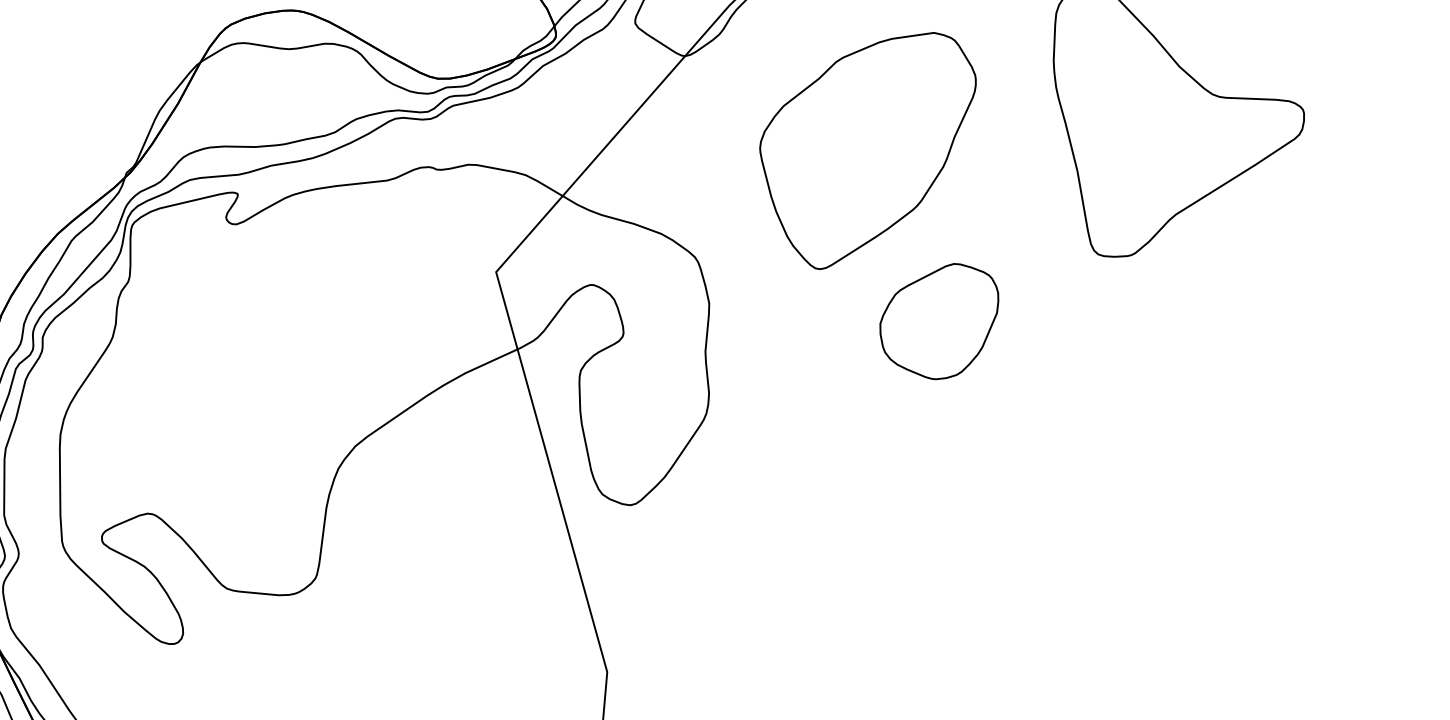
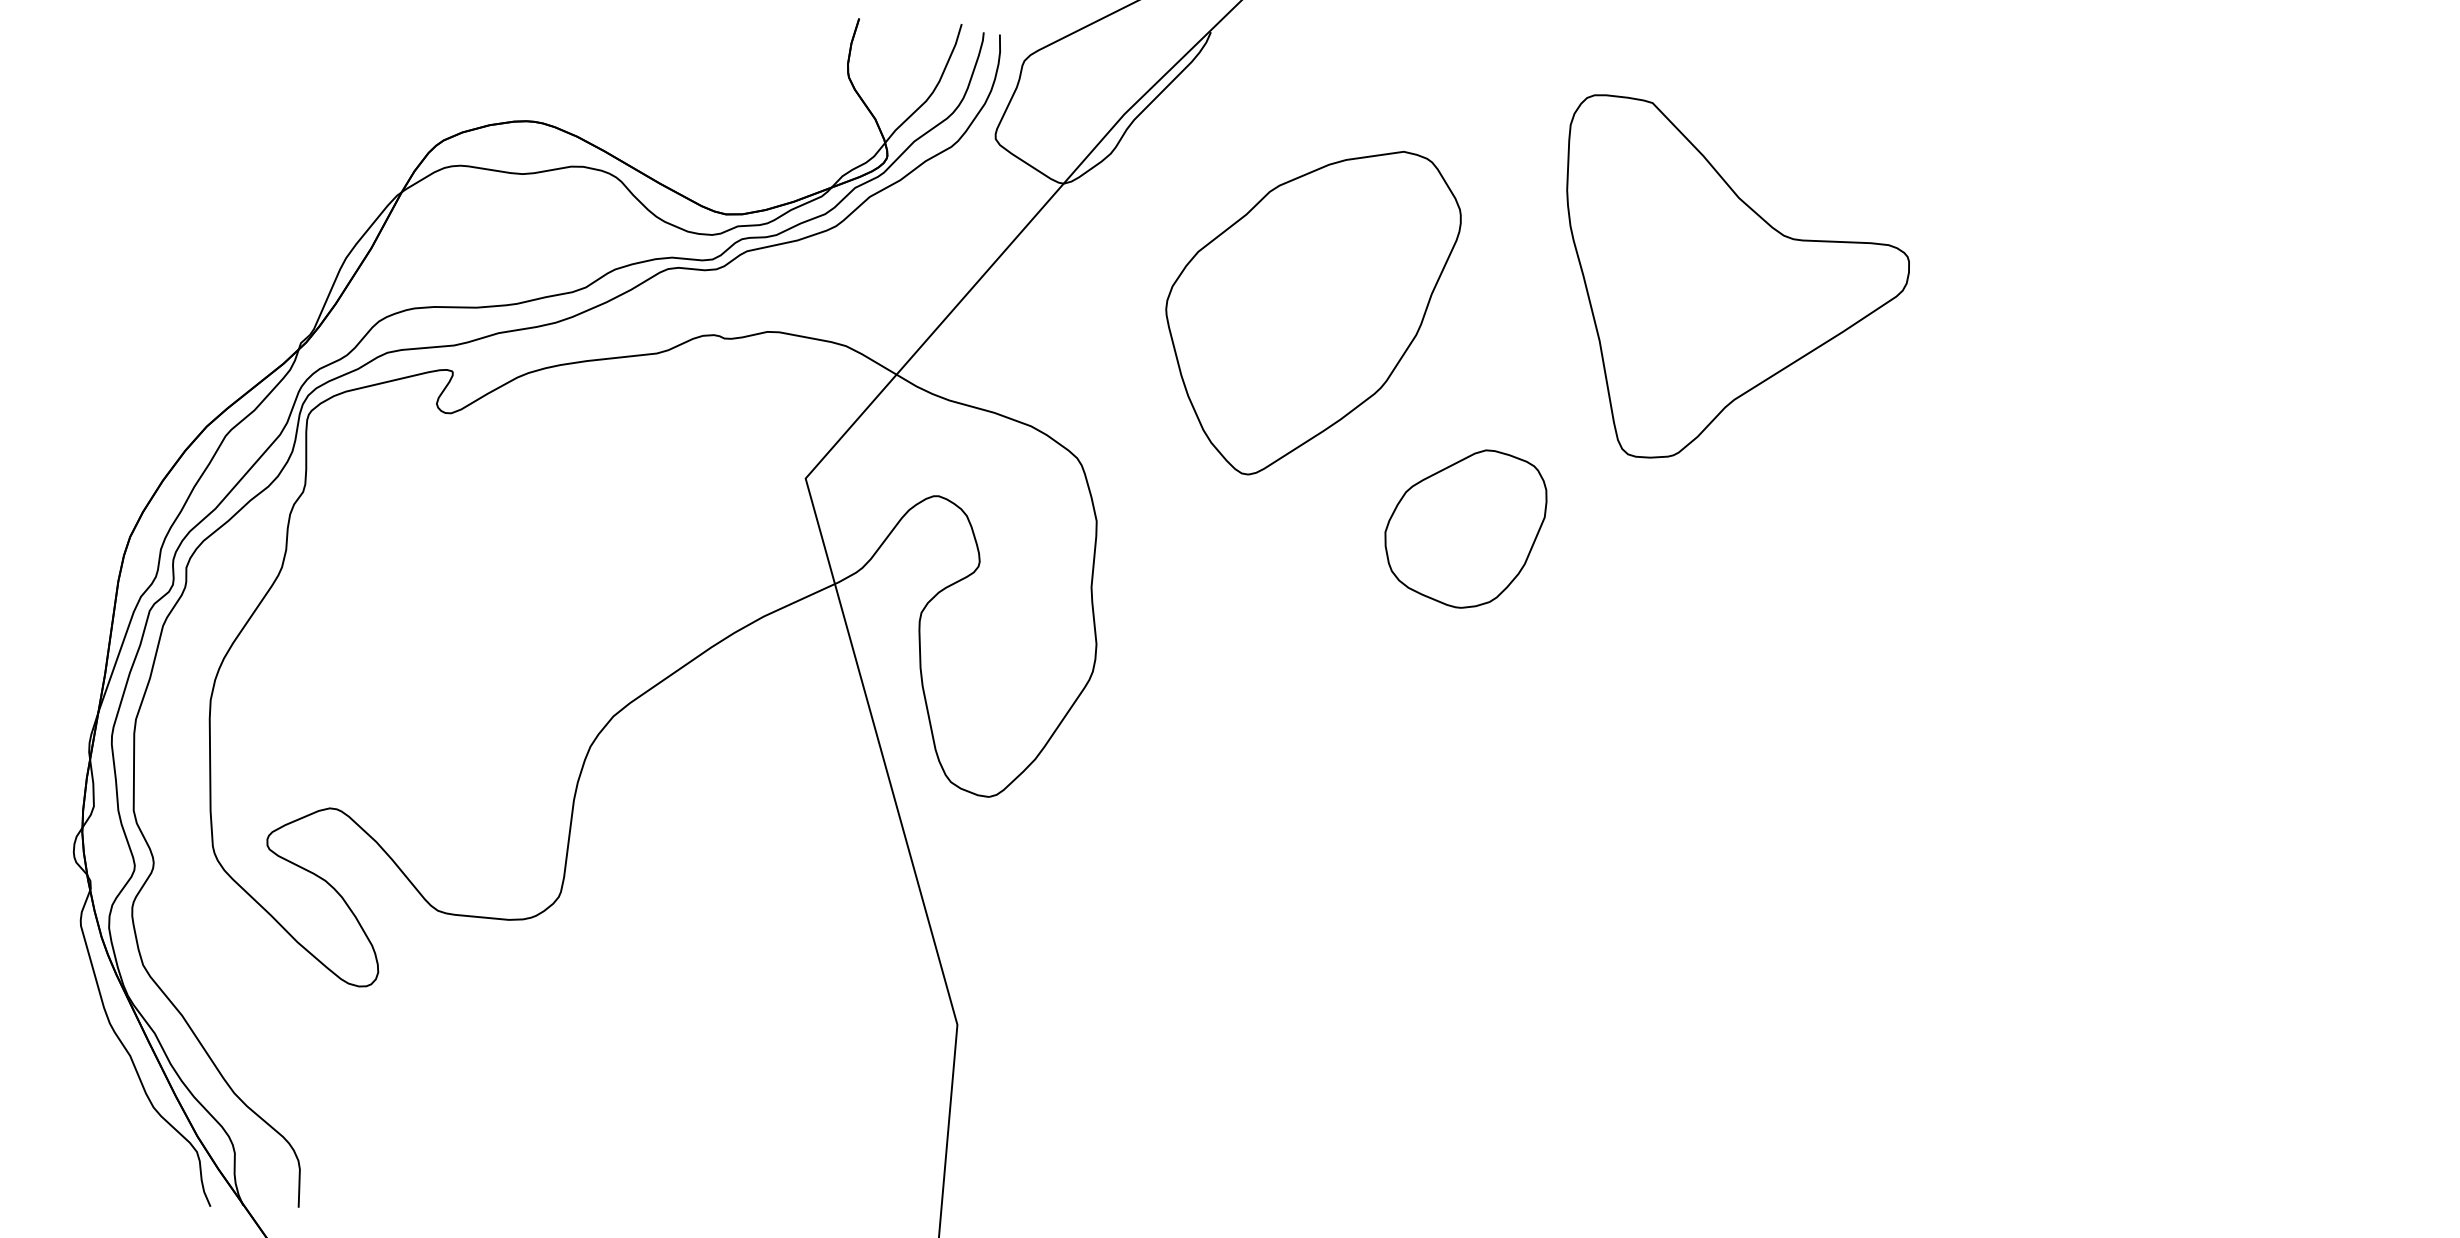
part: (939, 321) -> (1465, 528), moved

